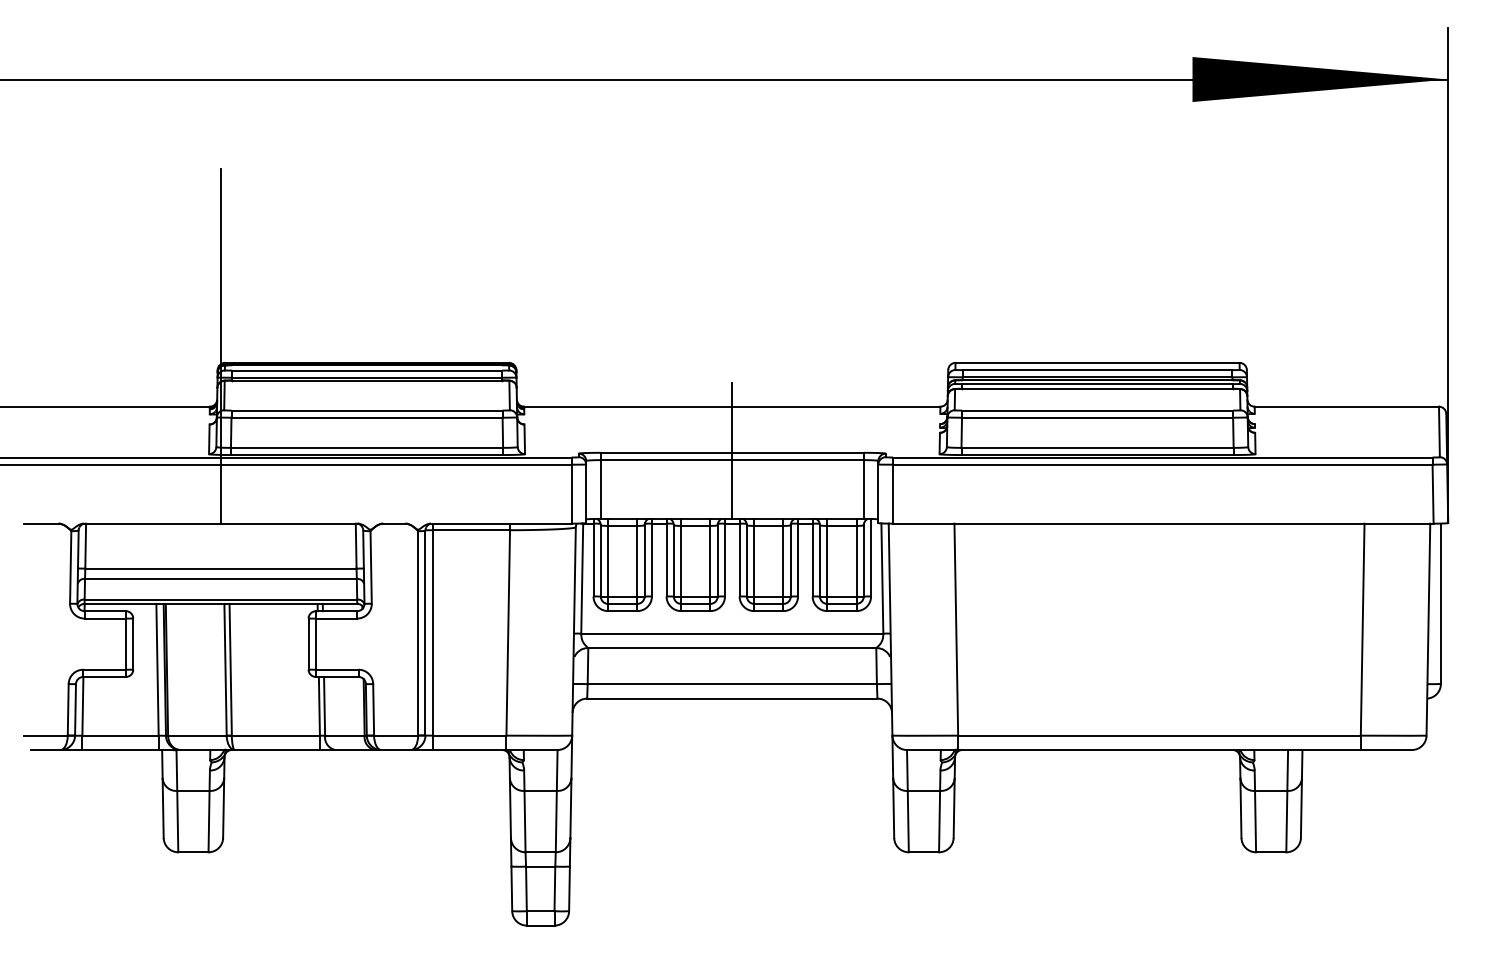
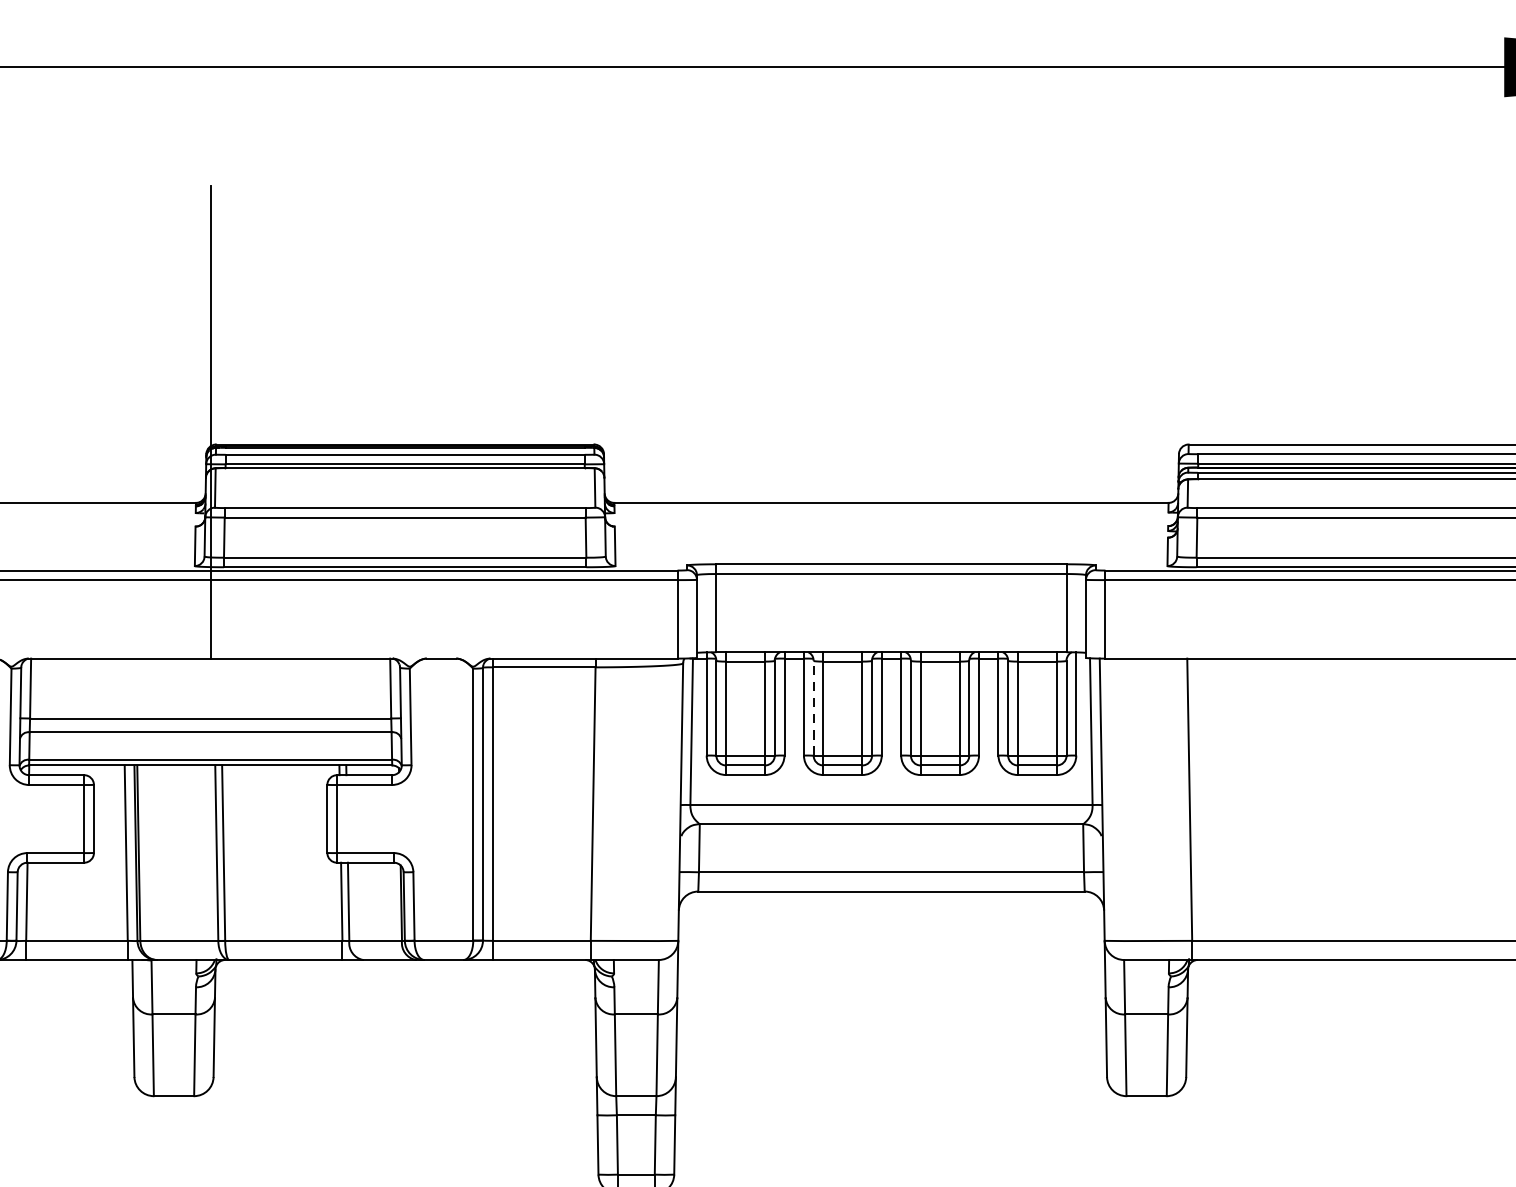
line: (732, 450) -> (891, 561), removed
line: (673, 560) -> (813, 707), solid -> dashed

